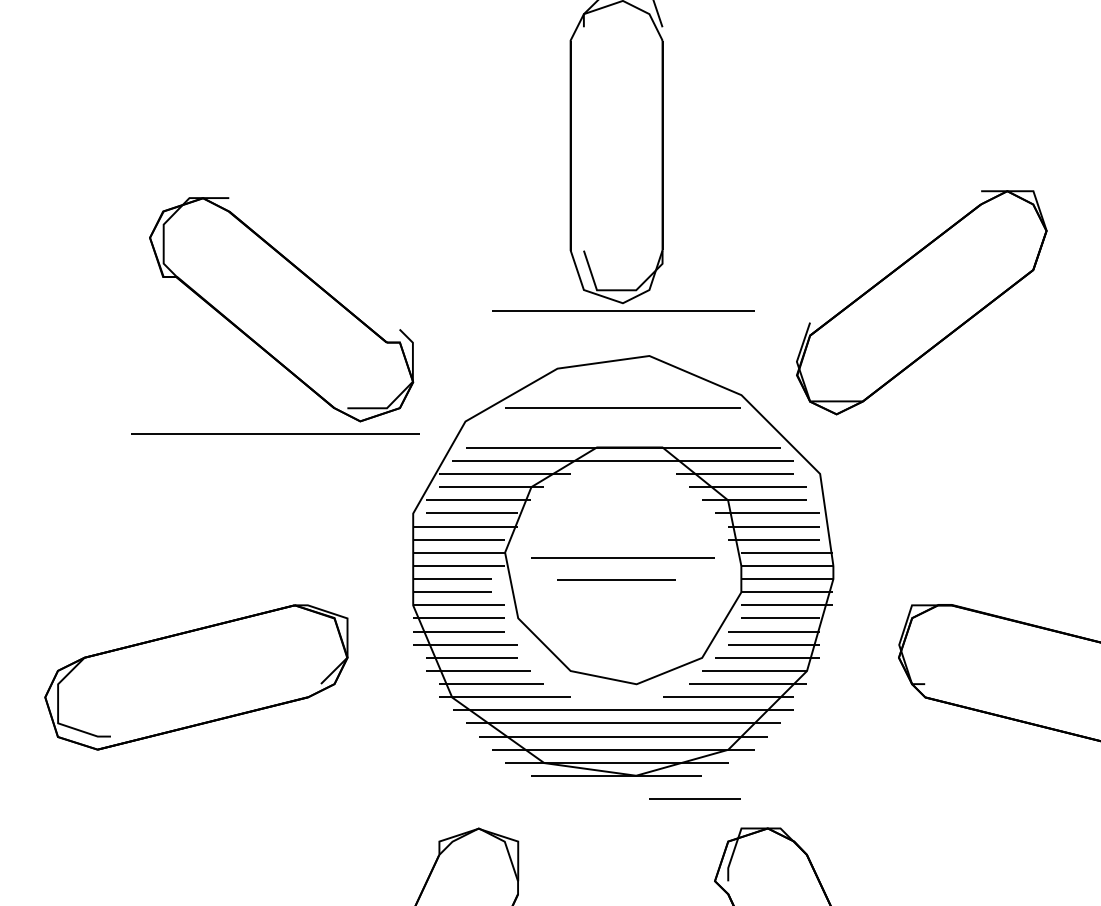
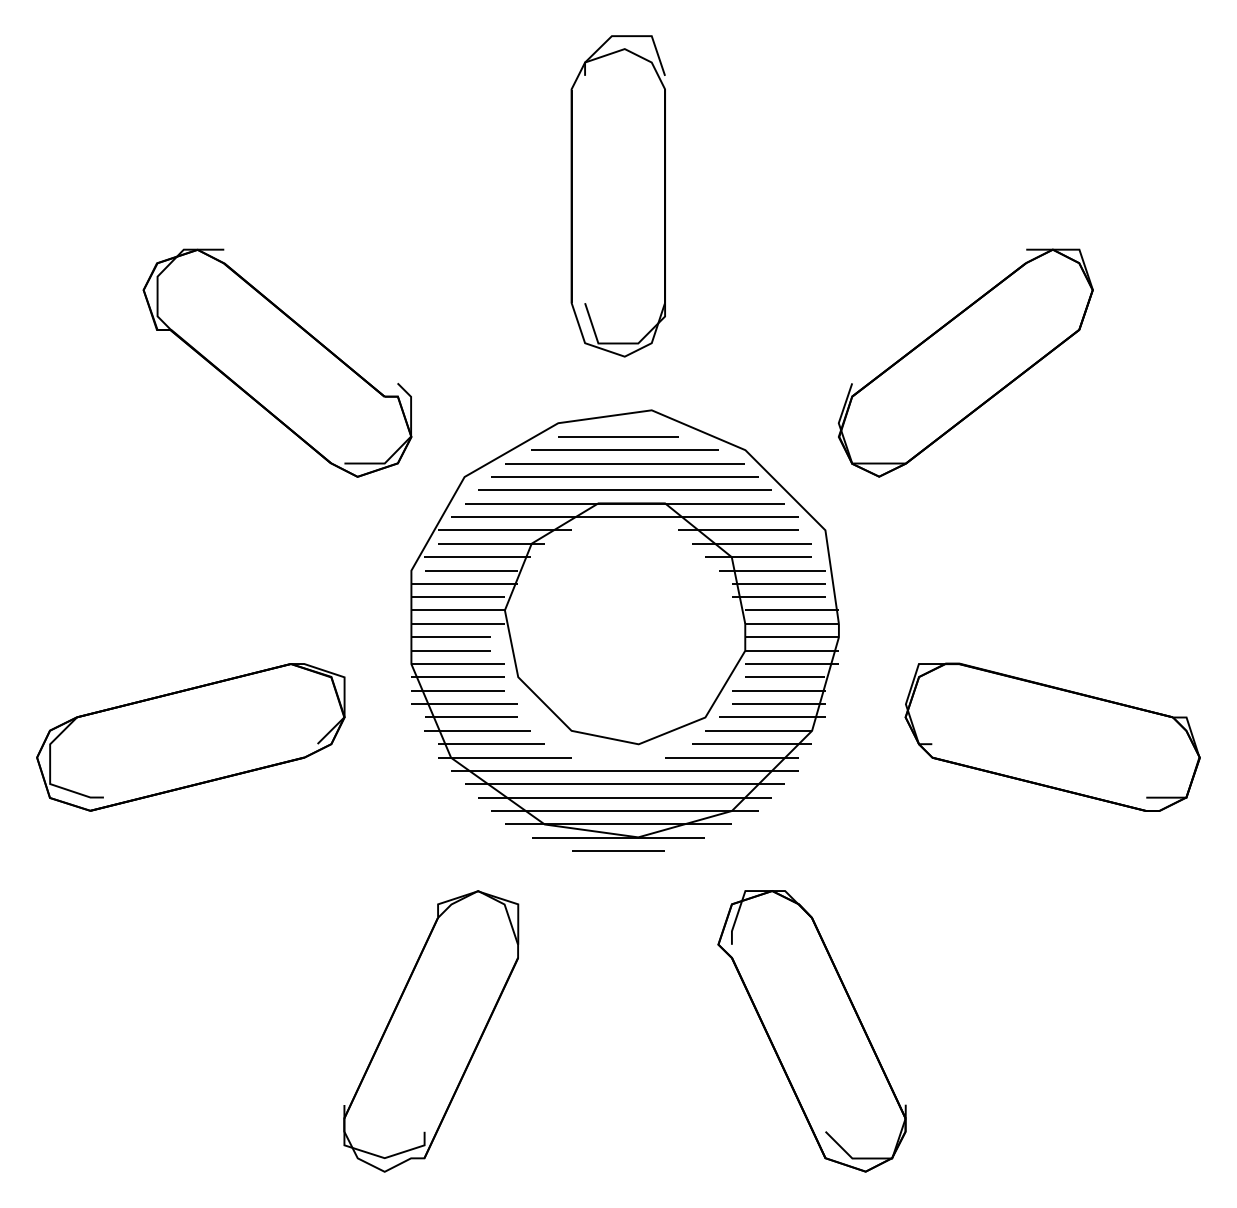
part: (921, 302) -> (965, 362), moved
line: (622, 310) -> (624, 476), moved
line: (274, 433) -> (624, 489), moved
line: (622, 557) -> (624, 449), moved
line: (616, 579) -> (618, 436), moved
line: (695, 798) -> (618, 850), moved

